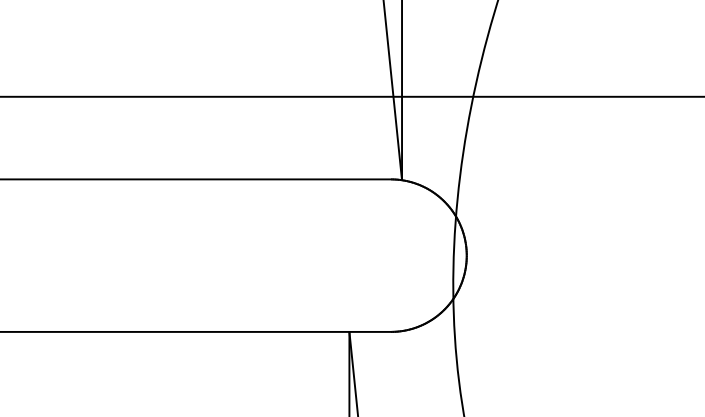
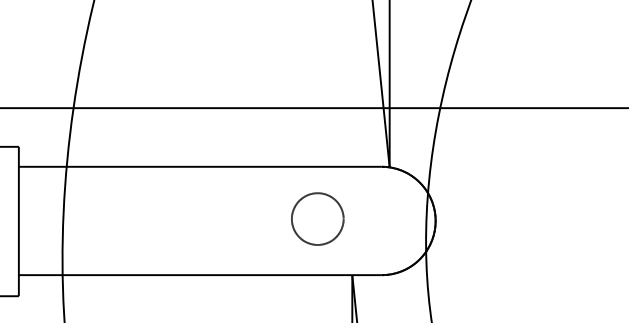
part: (300, 252) -> (317, 218), added

